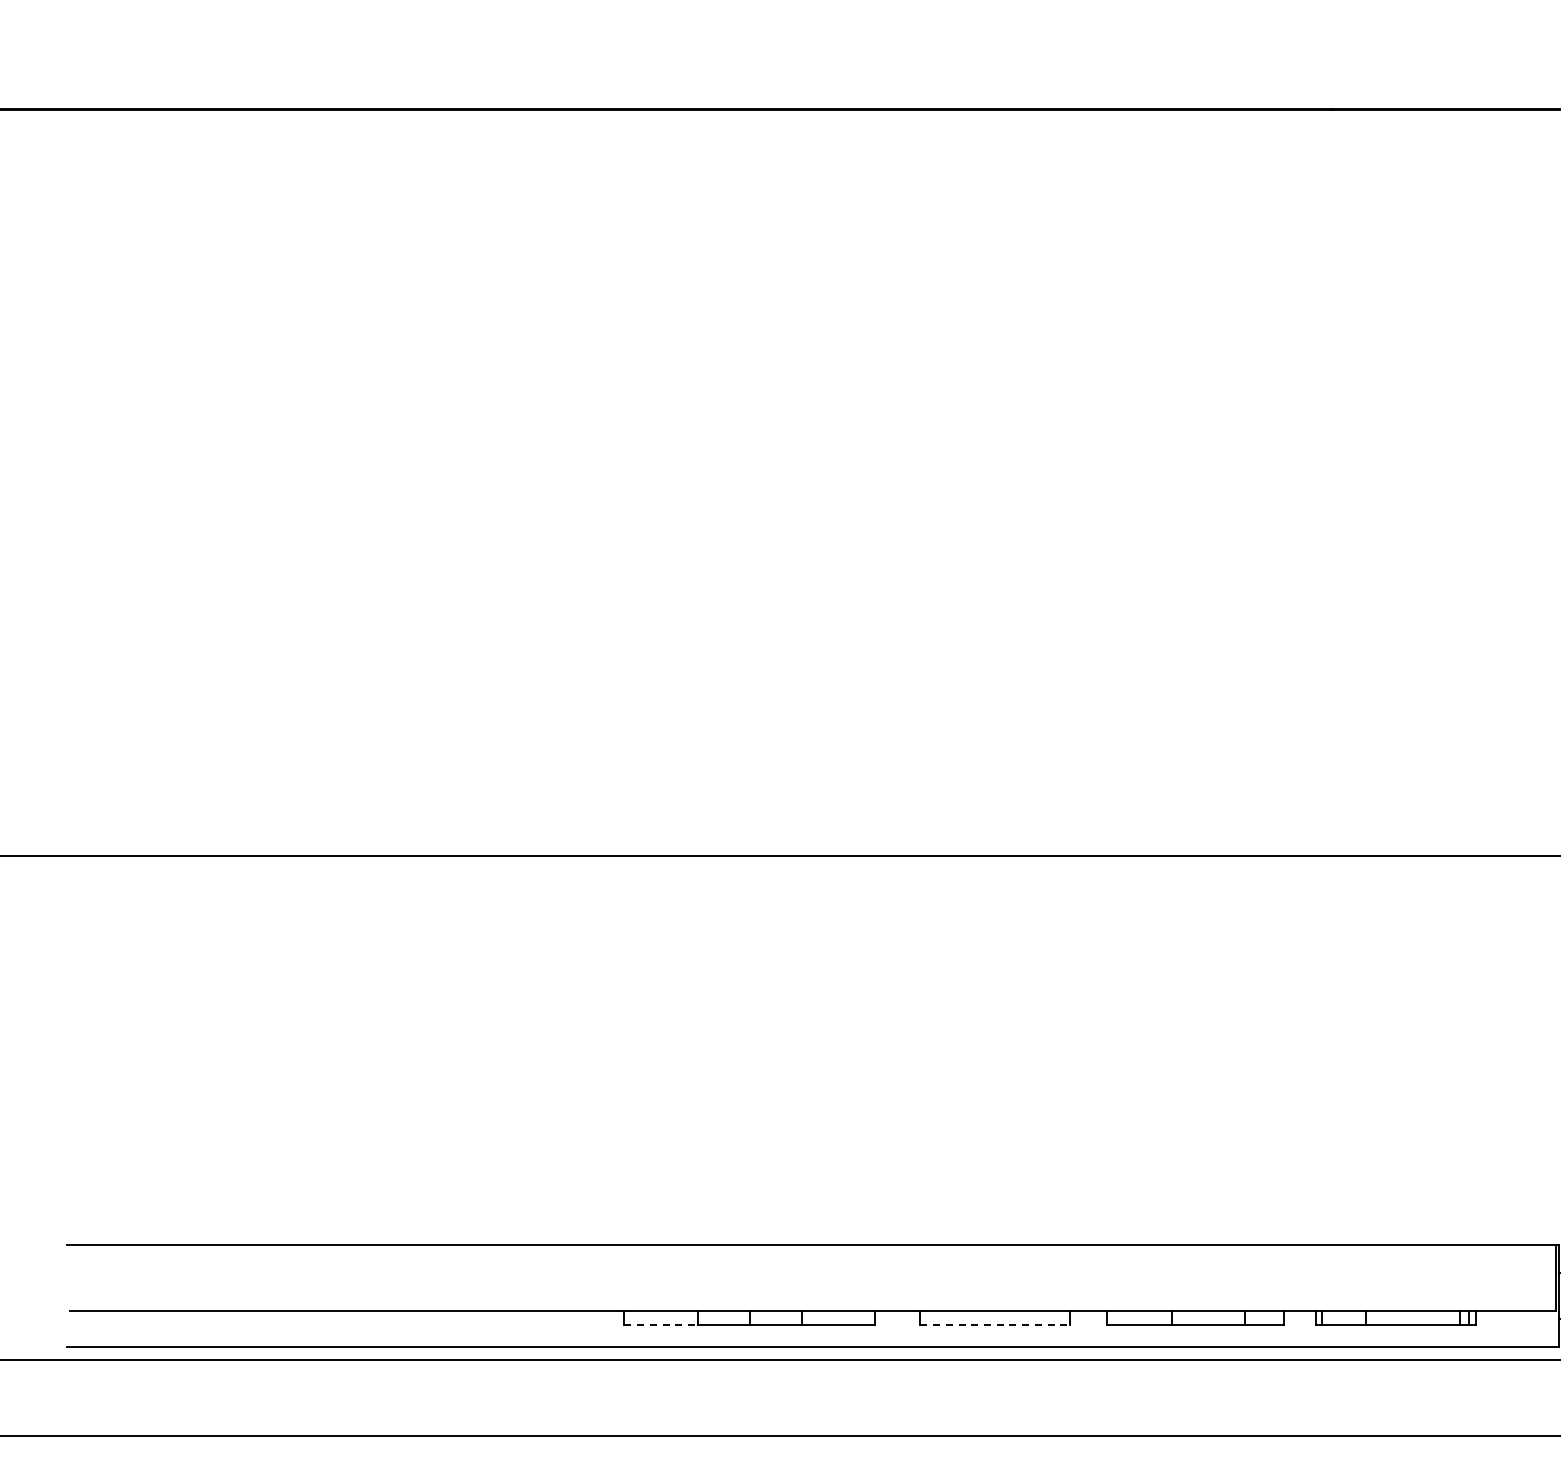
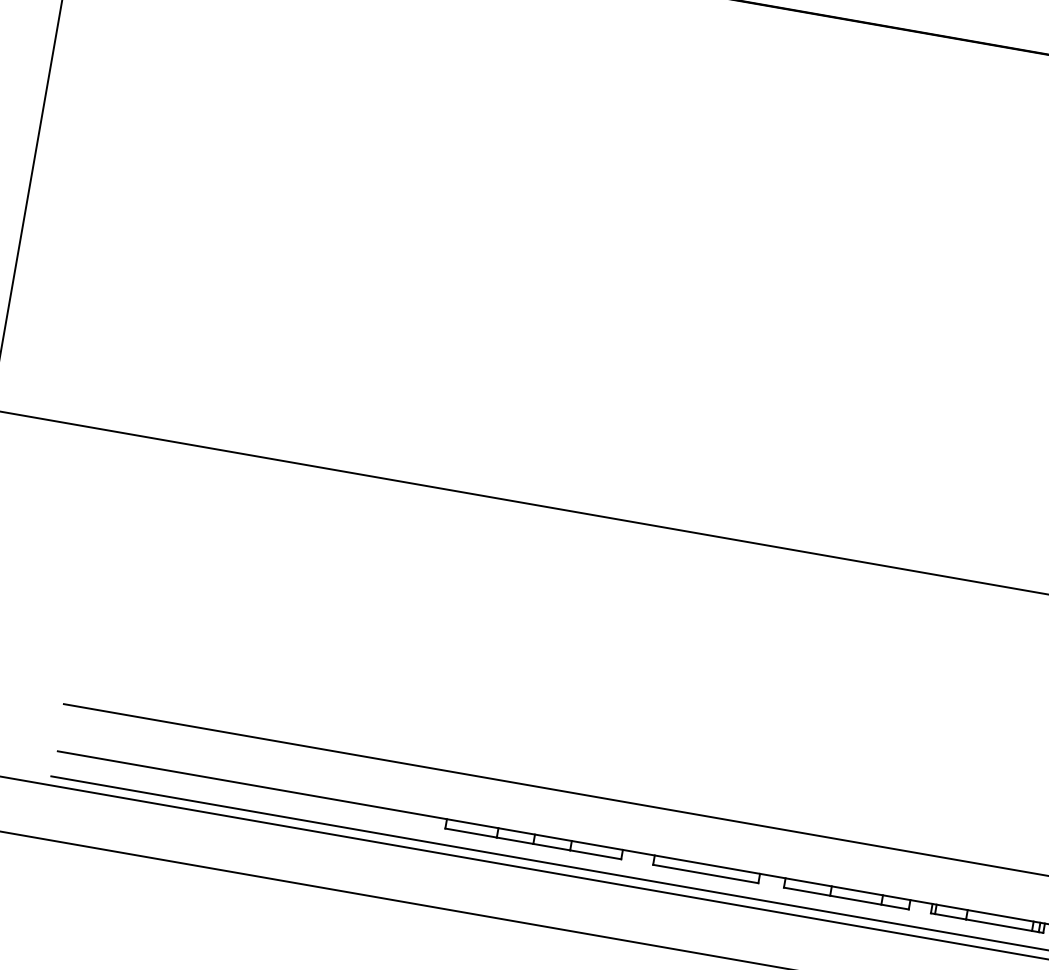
line: (661, 1324) -> (471, 833), dashed -> solid
line: (995, 1324) -> (705, 874), dashed -> solid

